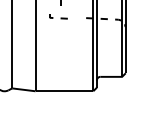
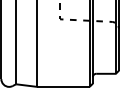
part: (58, 16) -> (68, 18), moved

